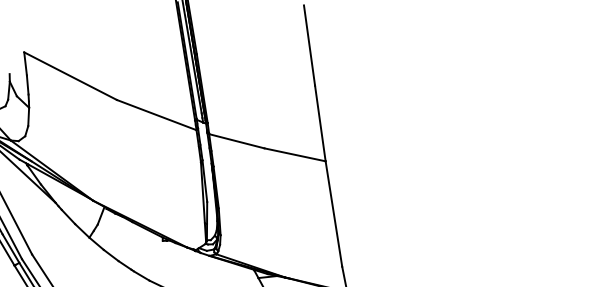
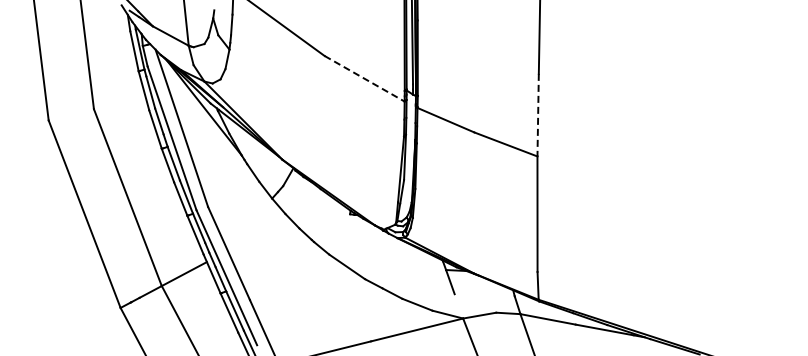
line: (157, 115) -> (365, 79), solid -> dashed
line: (320, 123) -> (538, 115), solid -> dashed

